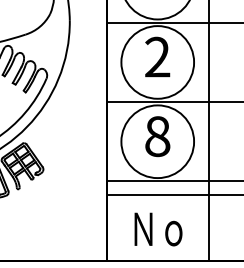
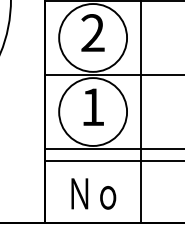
text: (157, 136) -> (92, 107), 8 -> 1

